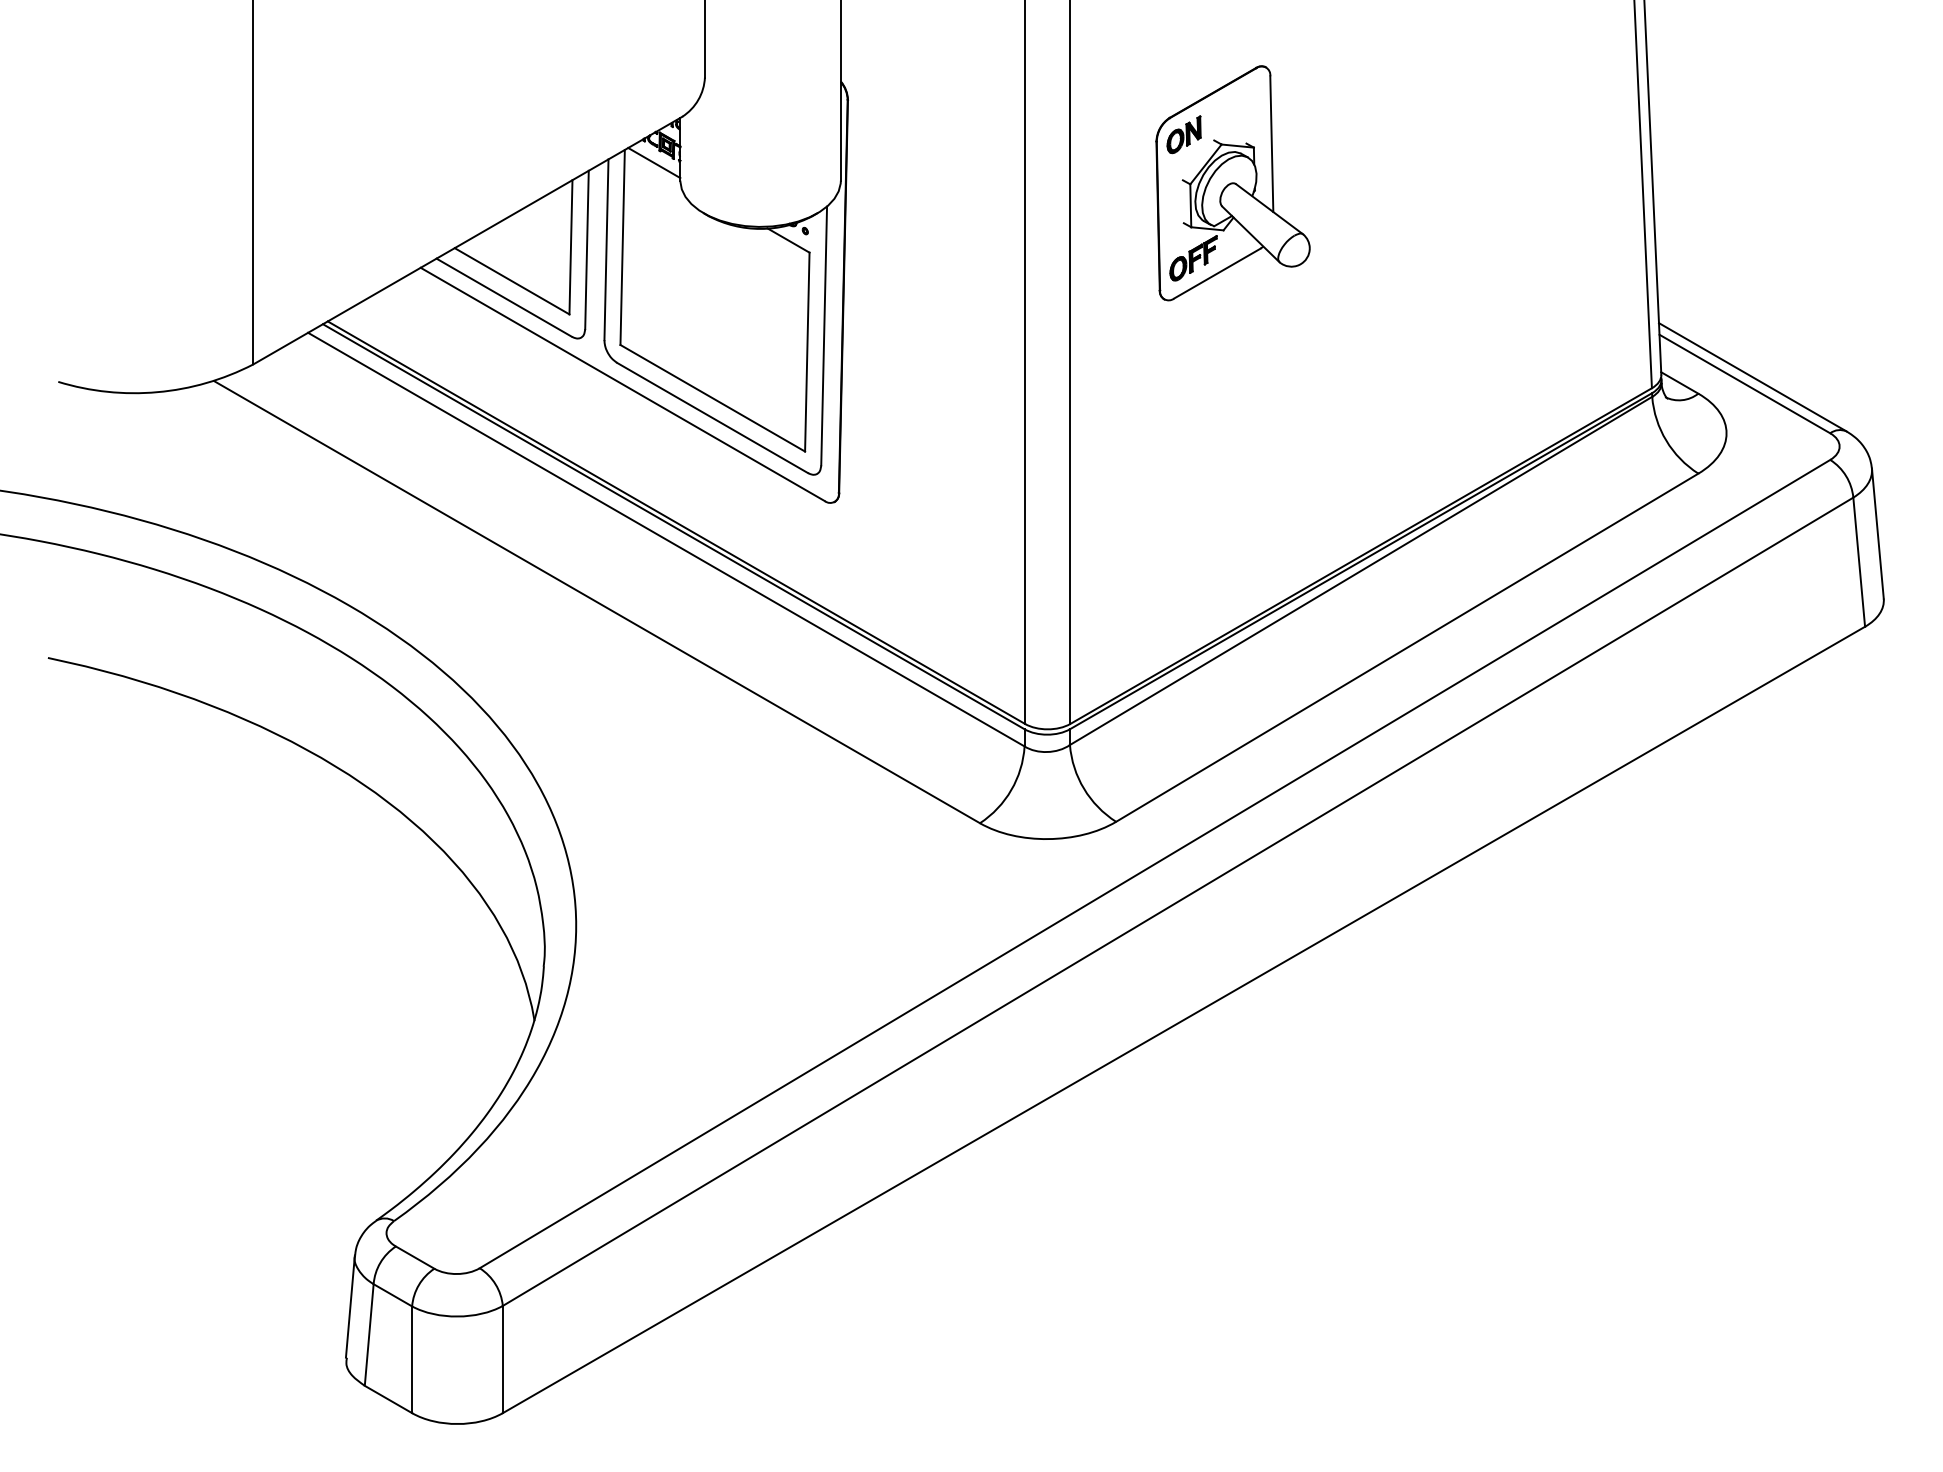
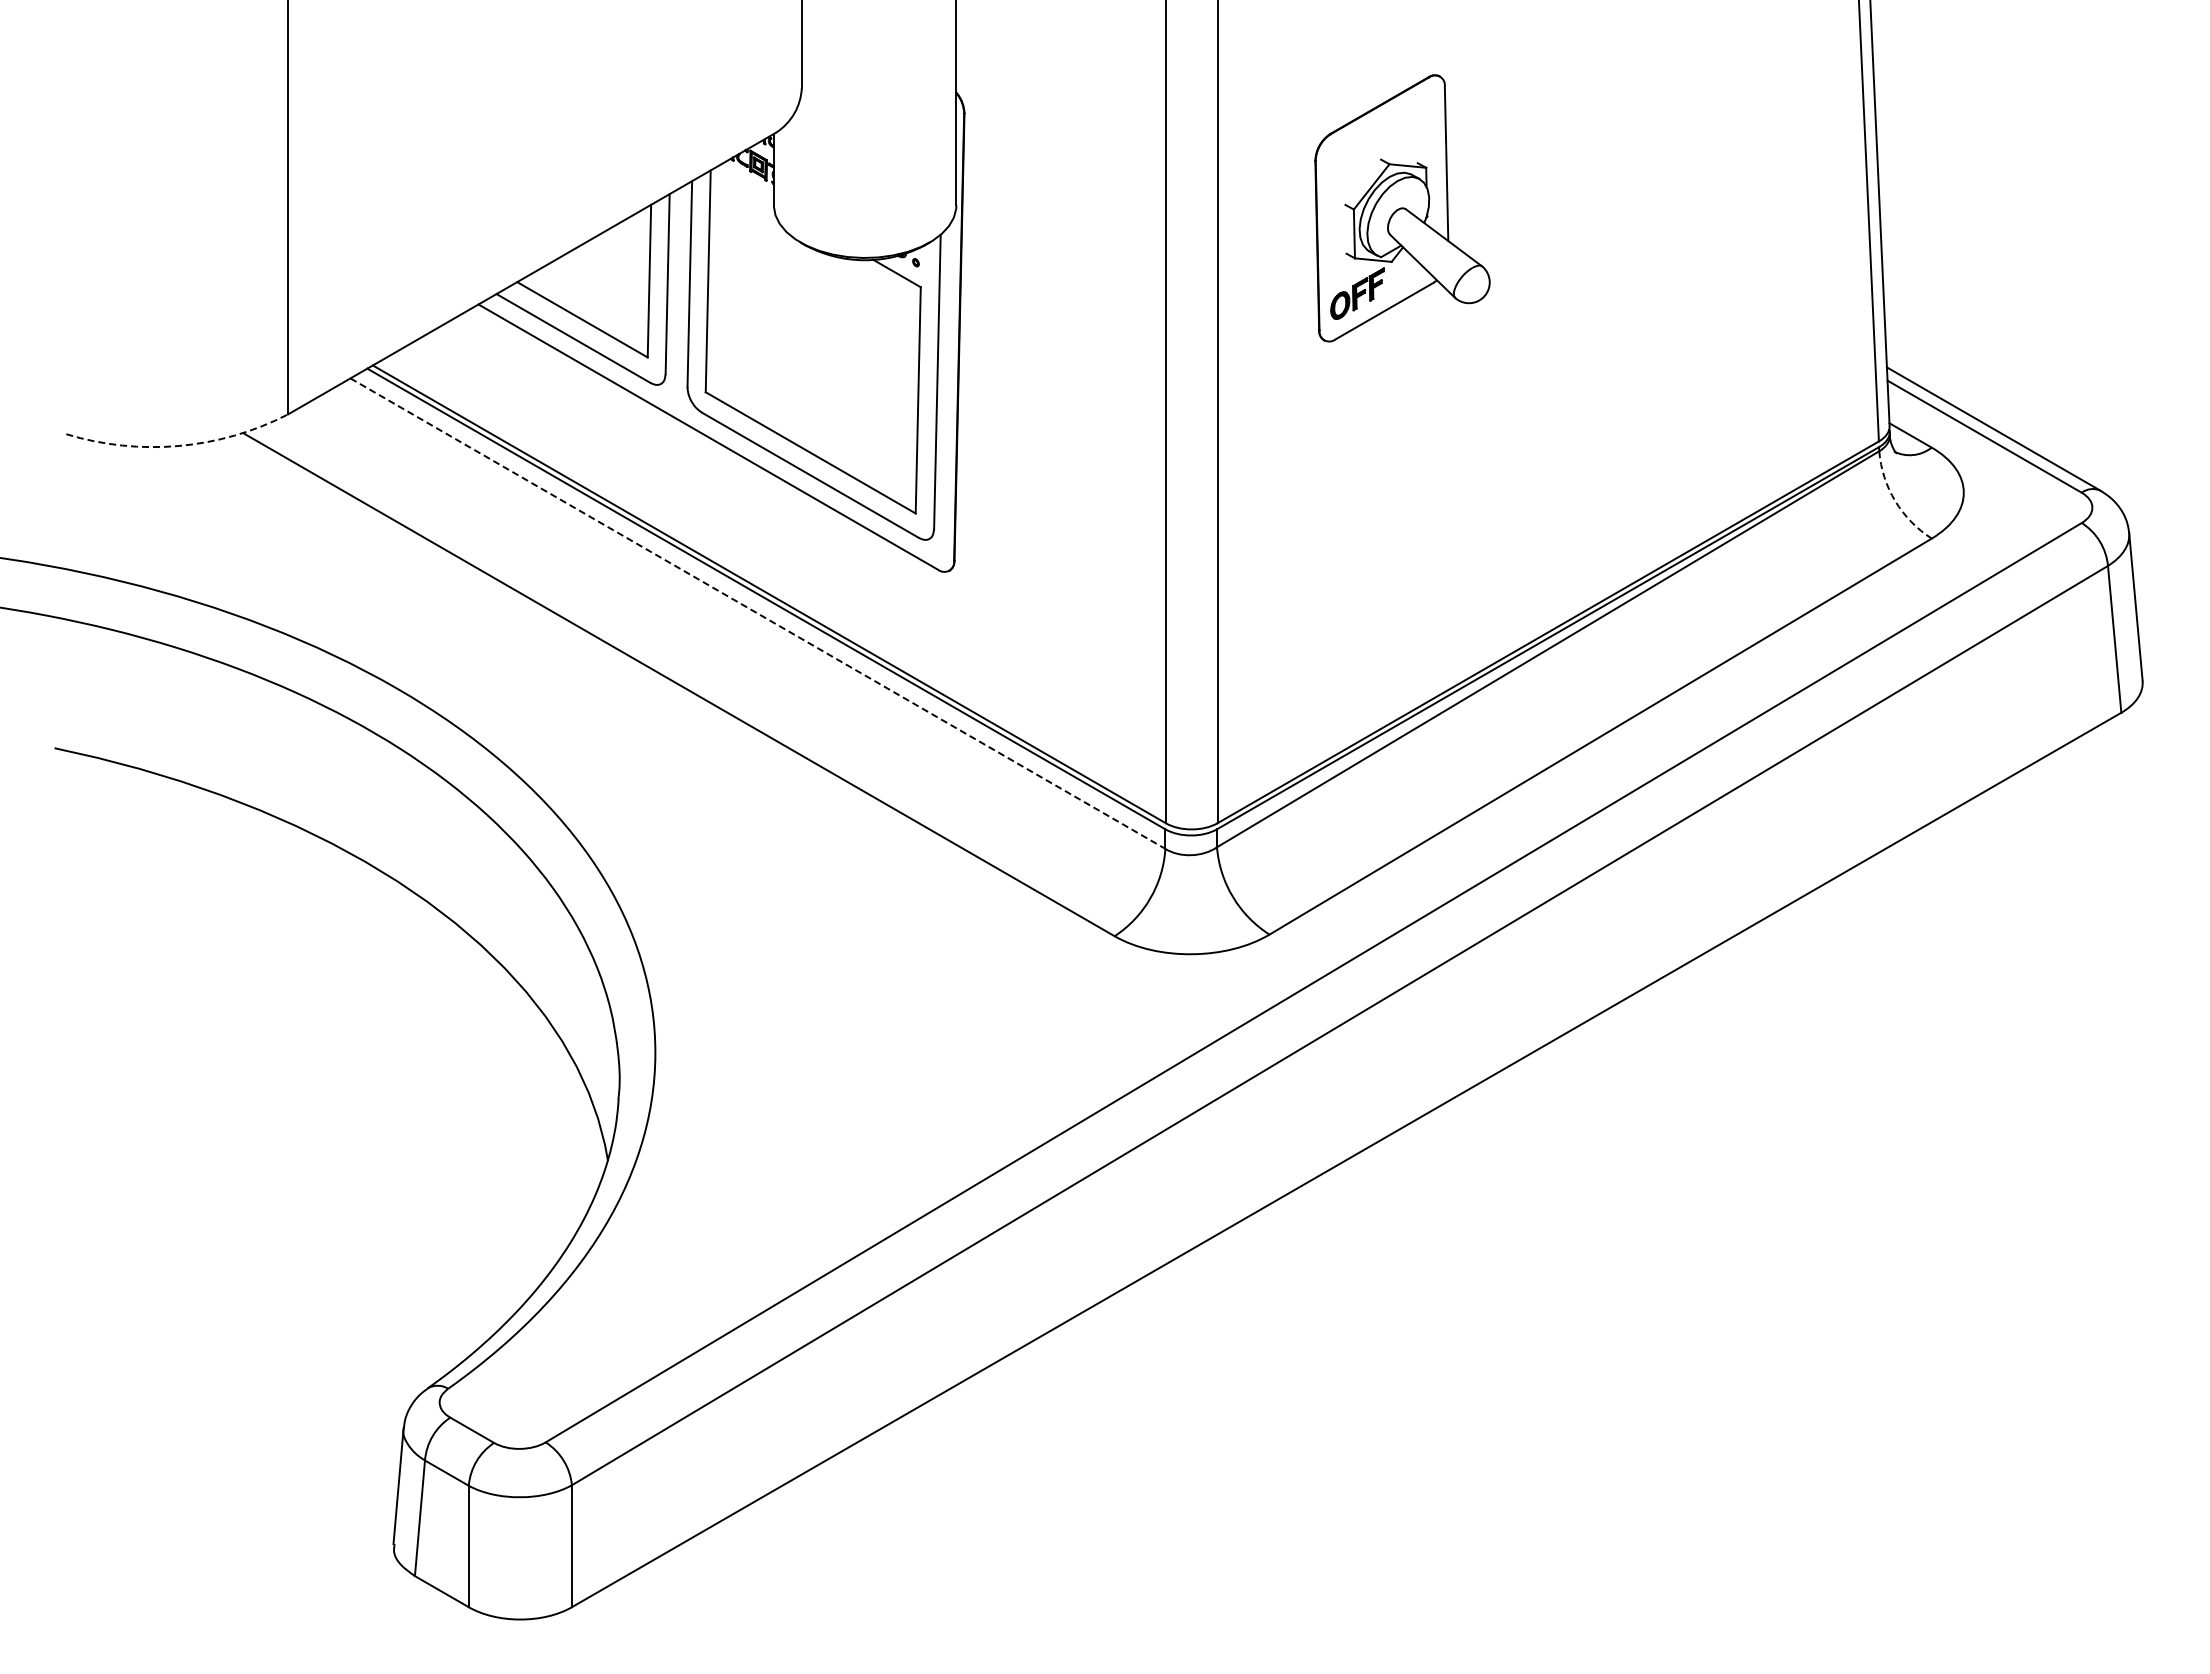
part: (1183, 134) -> (1346, 152), removed
line: (653, 163) -> (743, 185), removed
arc: (157, 391) -> (179, 445), solid -> dashed
arc: (1666, 441) -> (1895, 501), solid -> dashed
line: (666, 539) -> (758, 613), solid -> dashed

